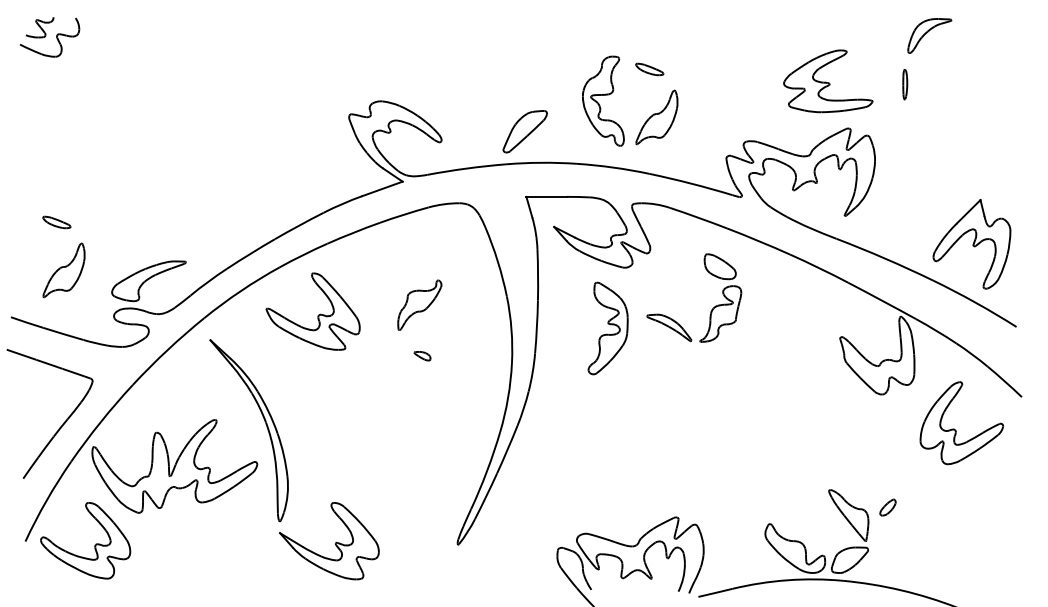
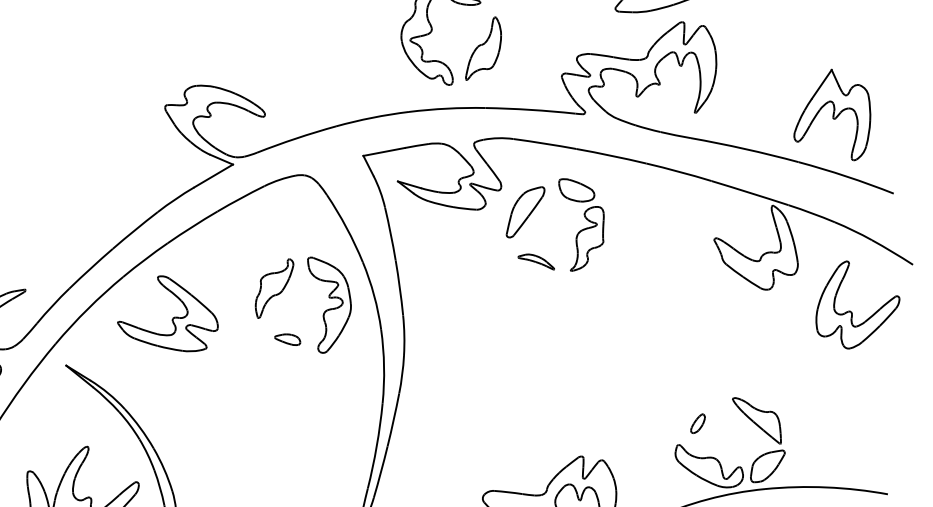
part: (524, 131) -> (524, 212), moved
part: (668, 327) -> (535, 262), size x0.71
part: (607, 328) -> (329, 302), moved
part: (422, 356) -> (287, 340), size x1.43
part: (887, 507) -> (697, 423), moved

